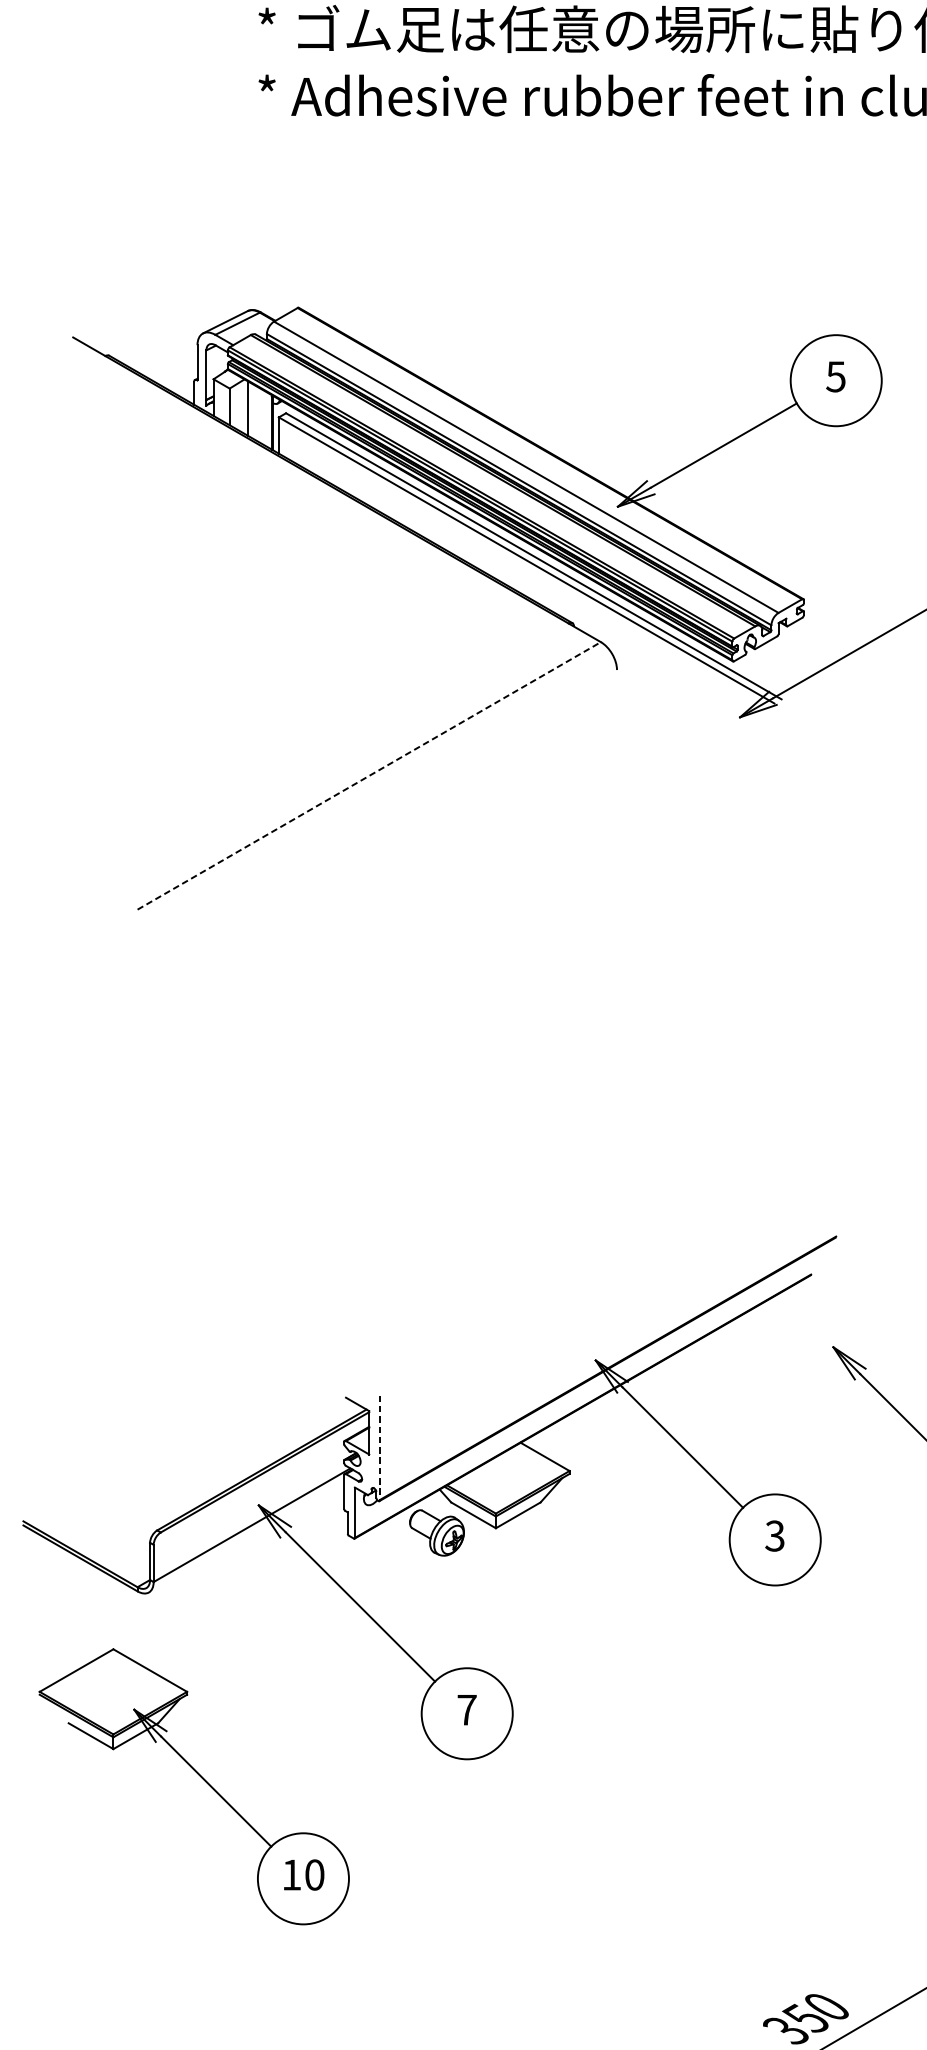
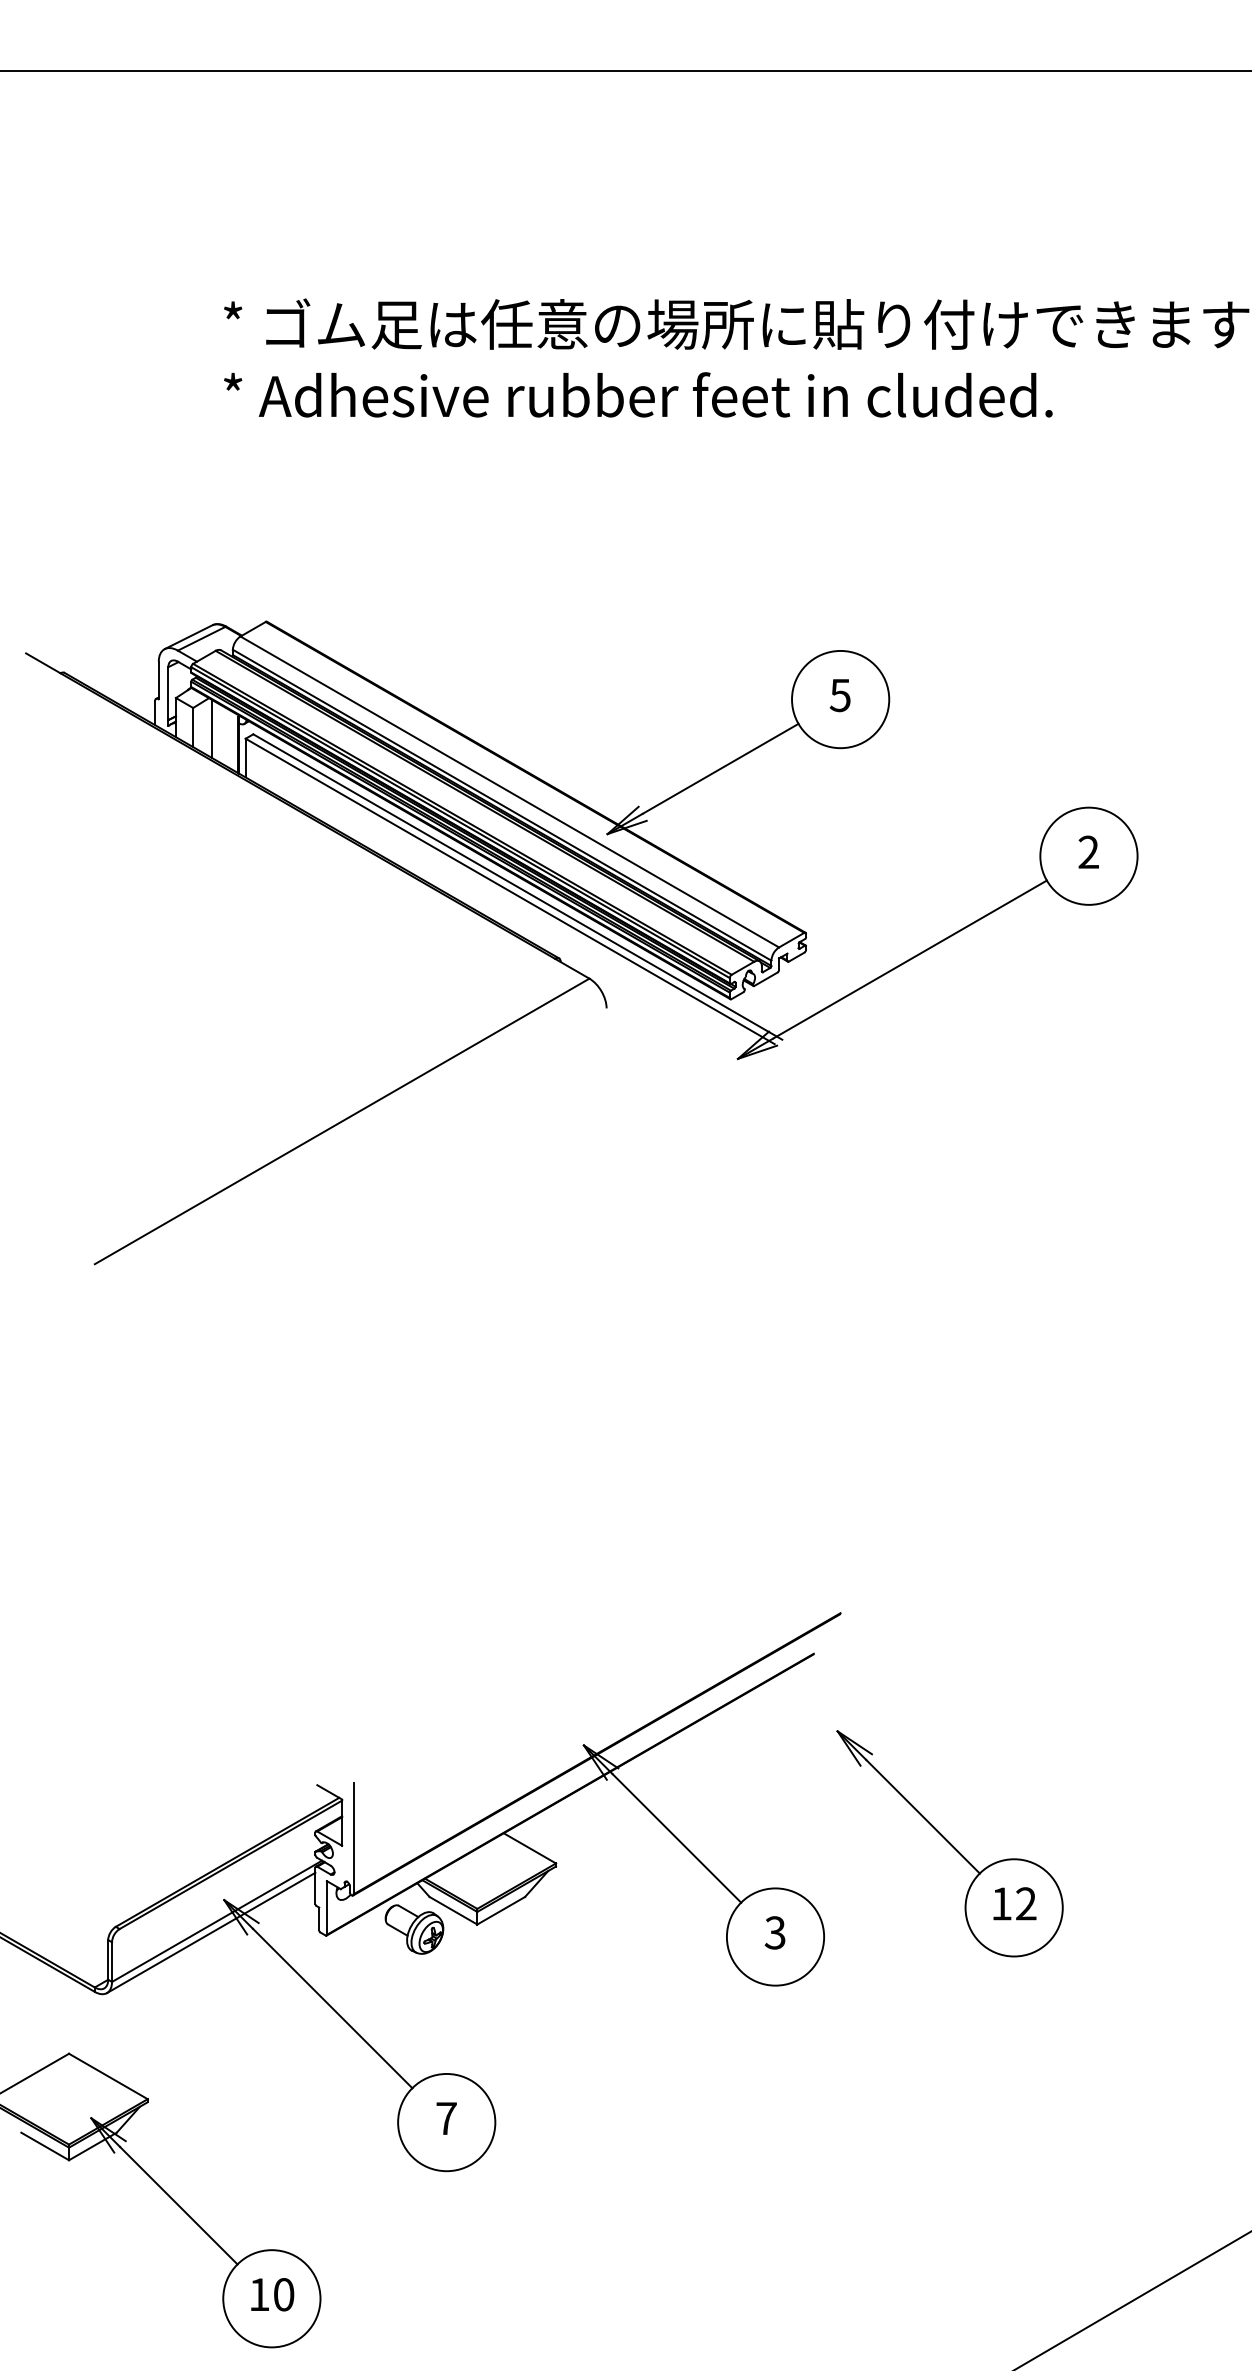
line: (369, 775) -> (342, 1121), dashed -> solid
line: (379, 1447) -> (353, 1838), dashed -> solid
line: (245, 1535) -> (210, 1932), added

